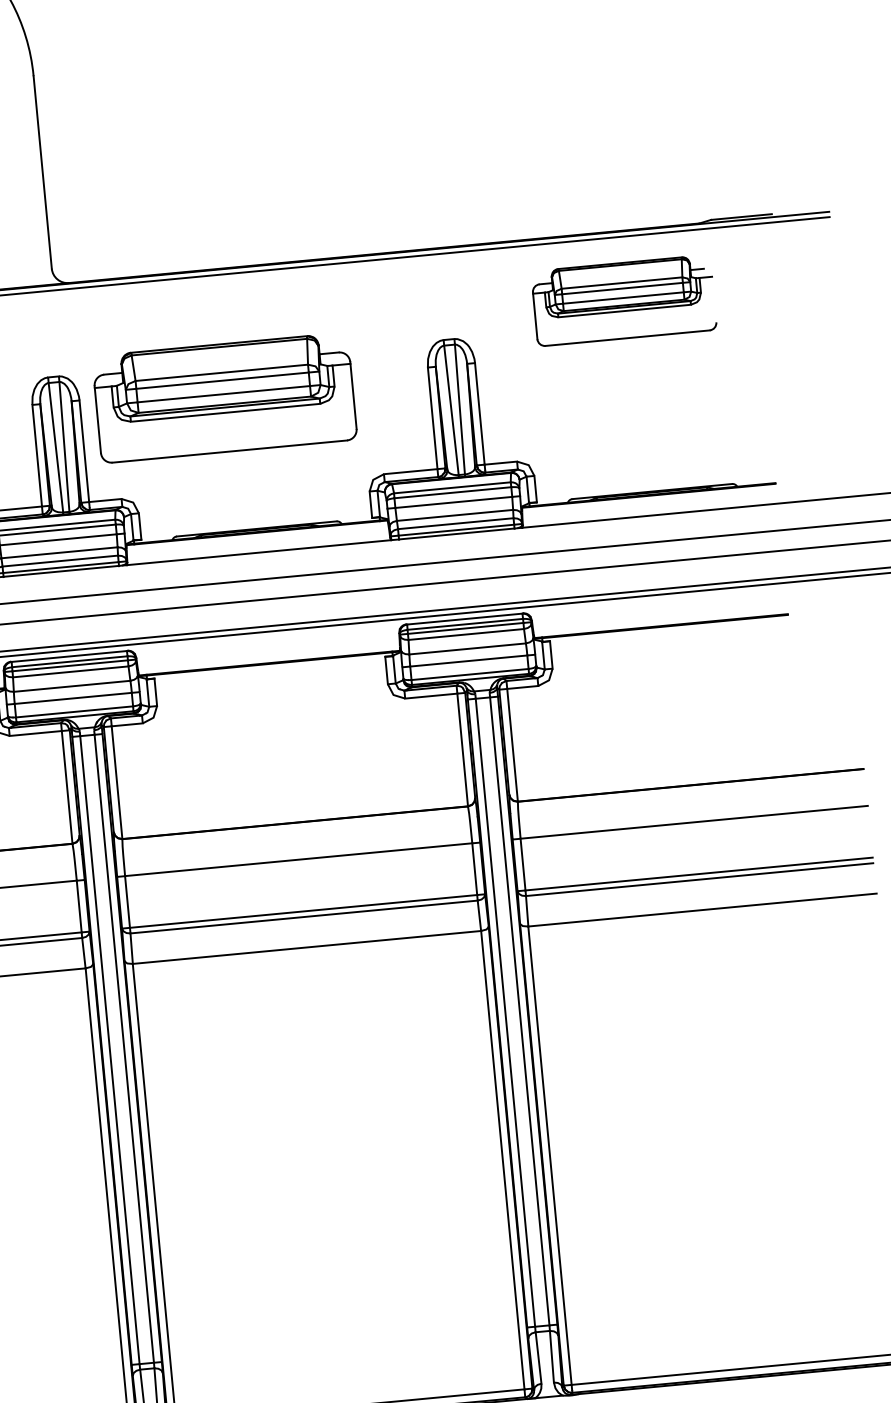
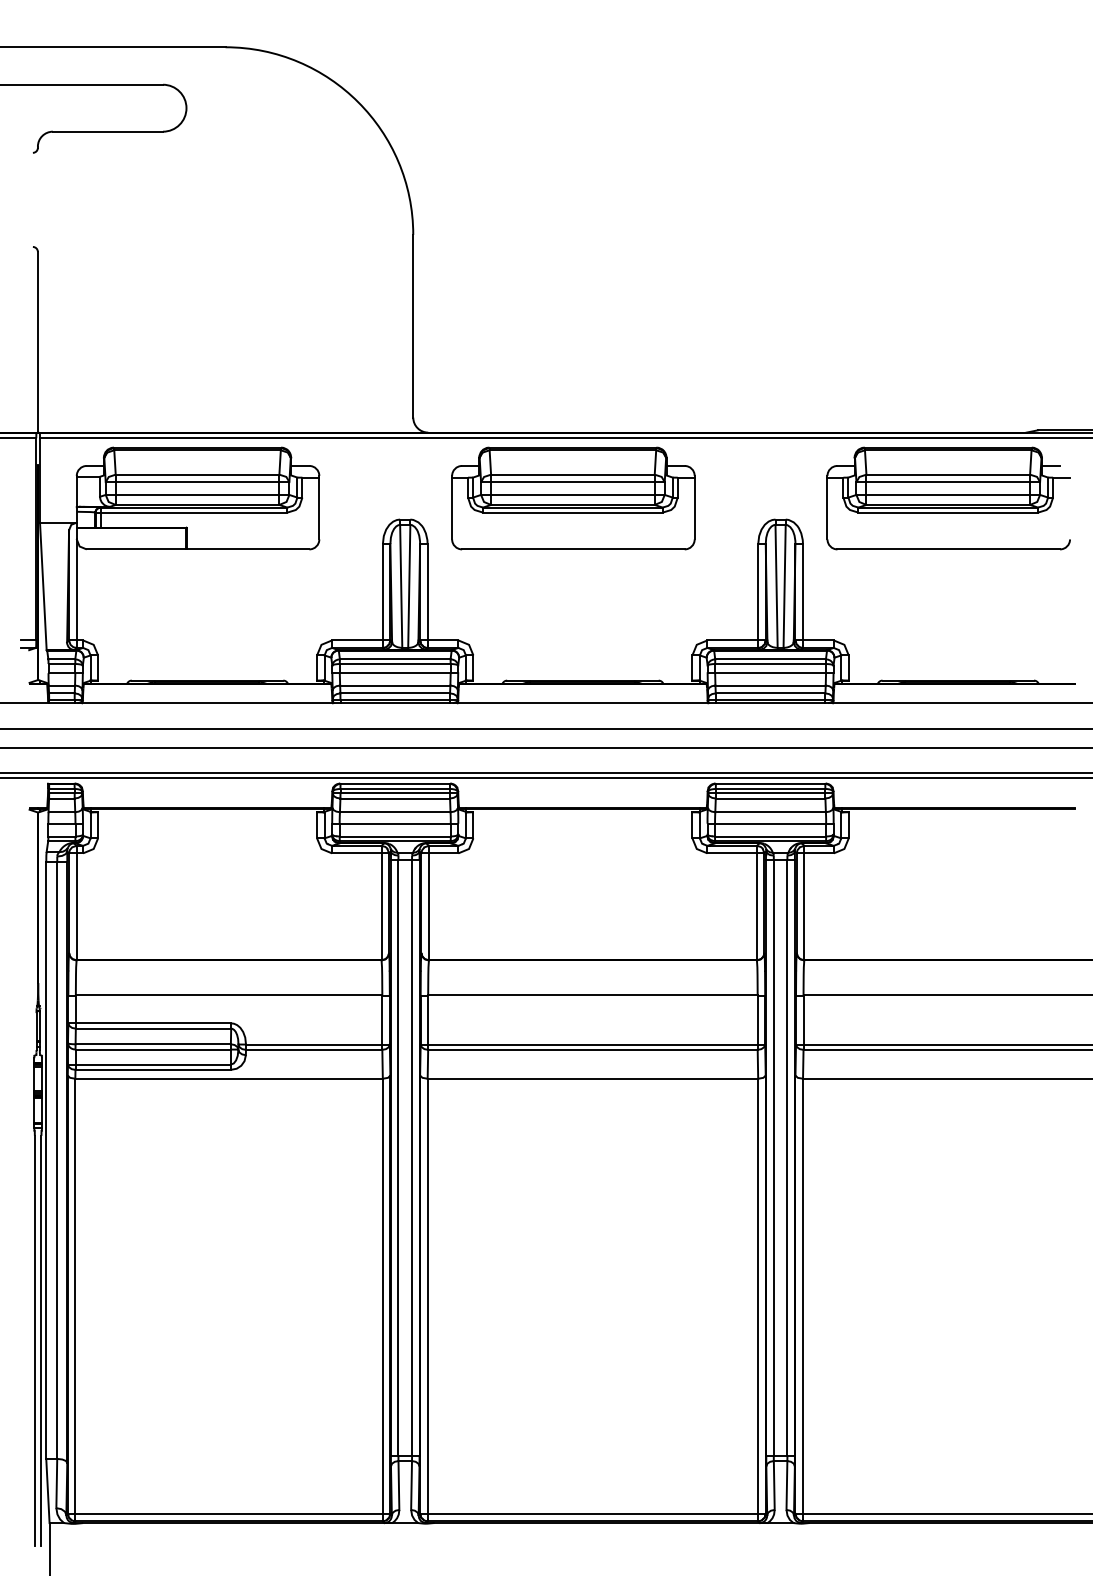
part: (623, 300) -> (948, 498), size x1.43
part: (224, 397) -> (573, 498), moved

